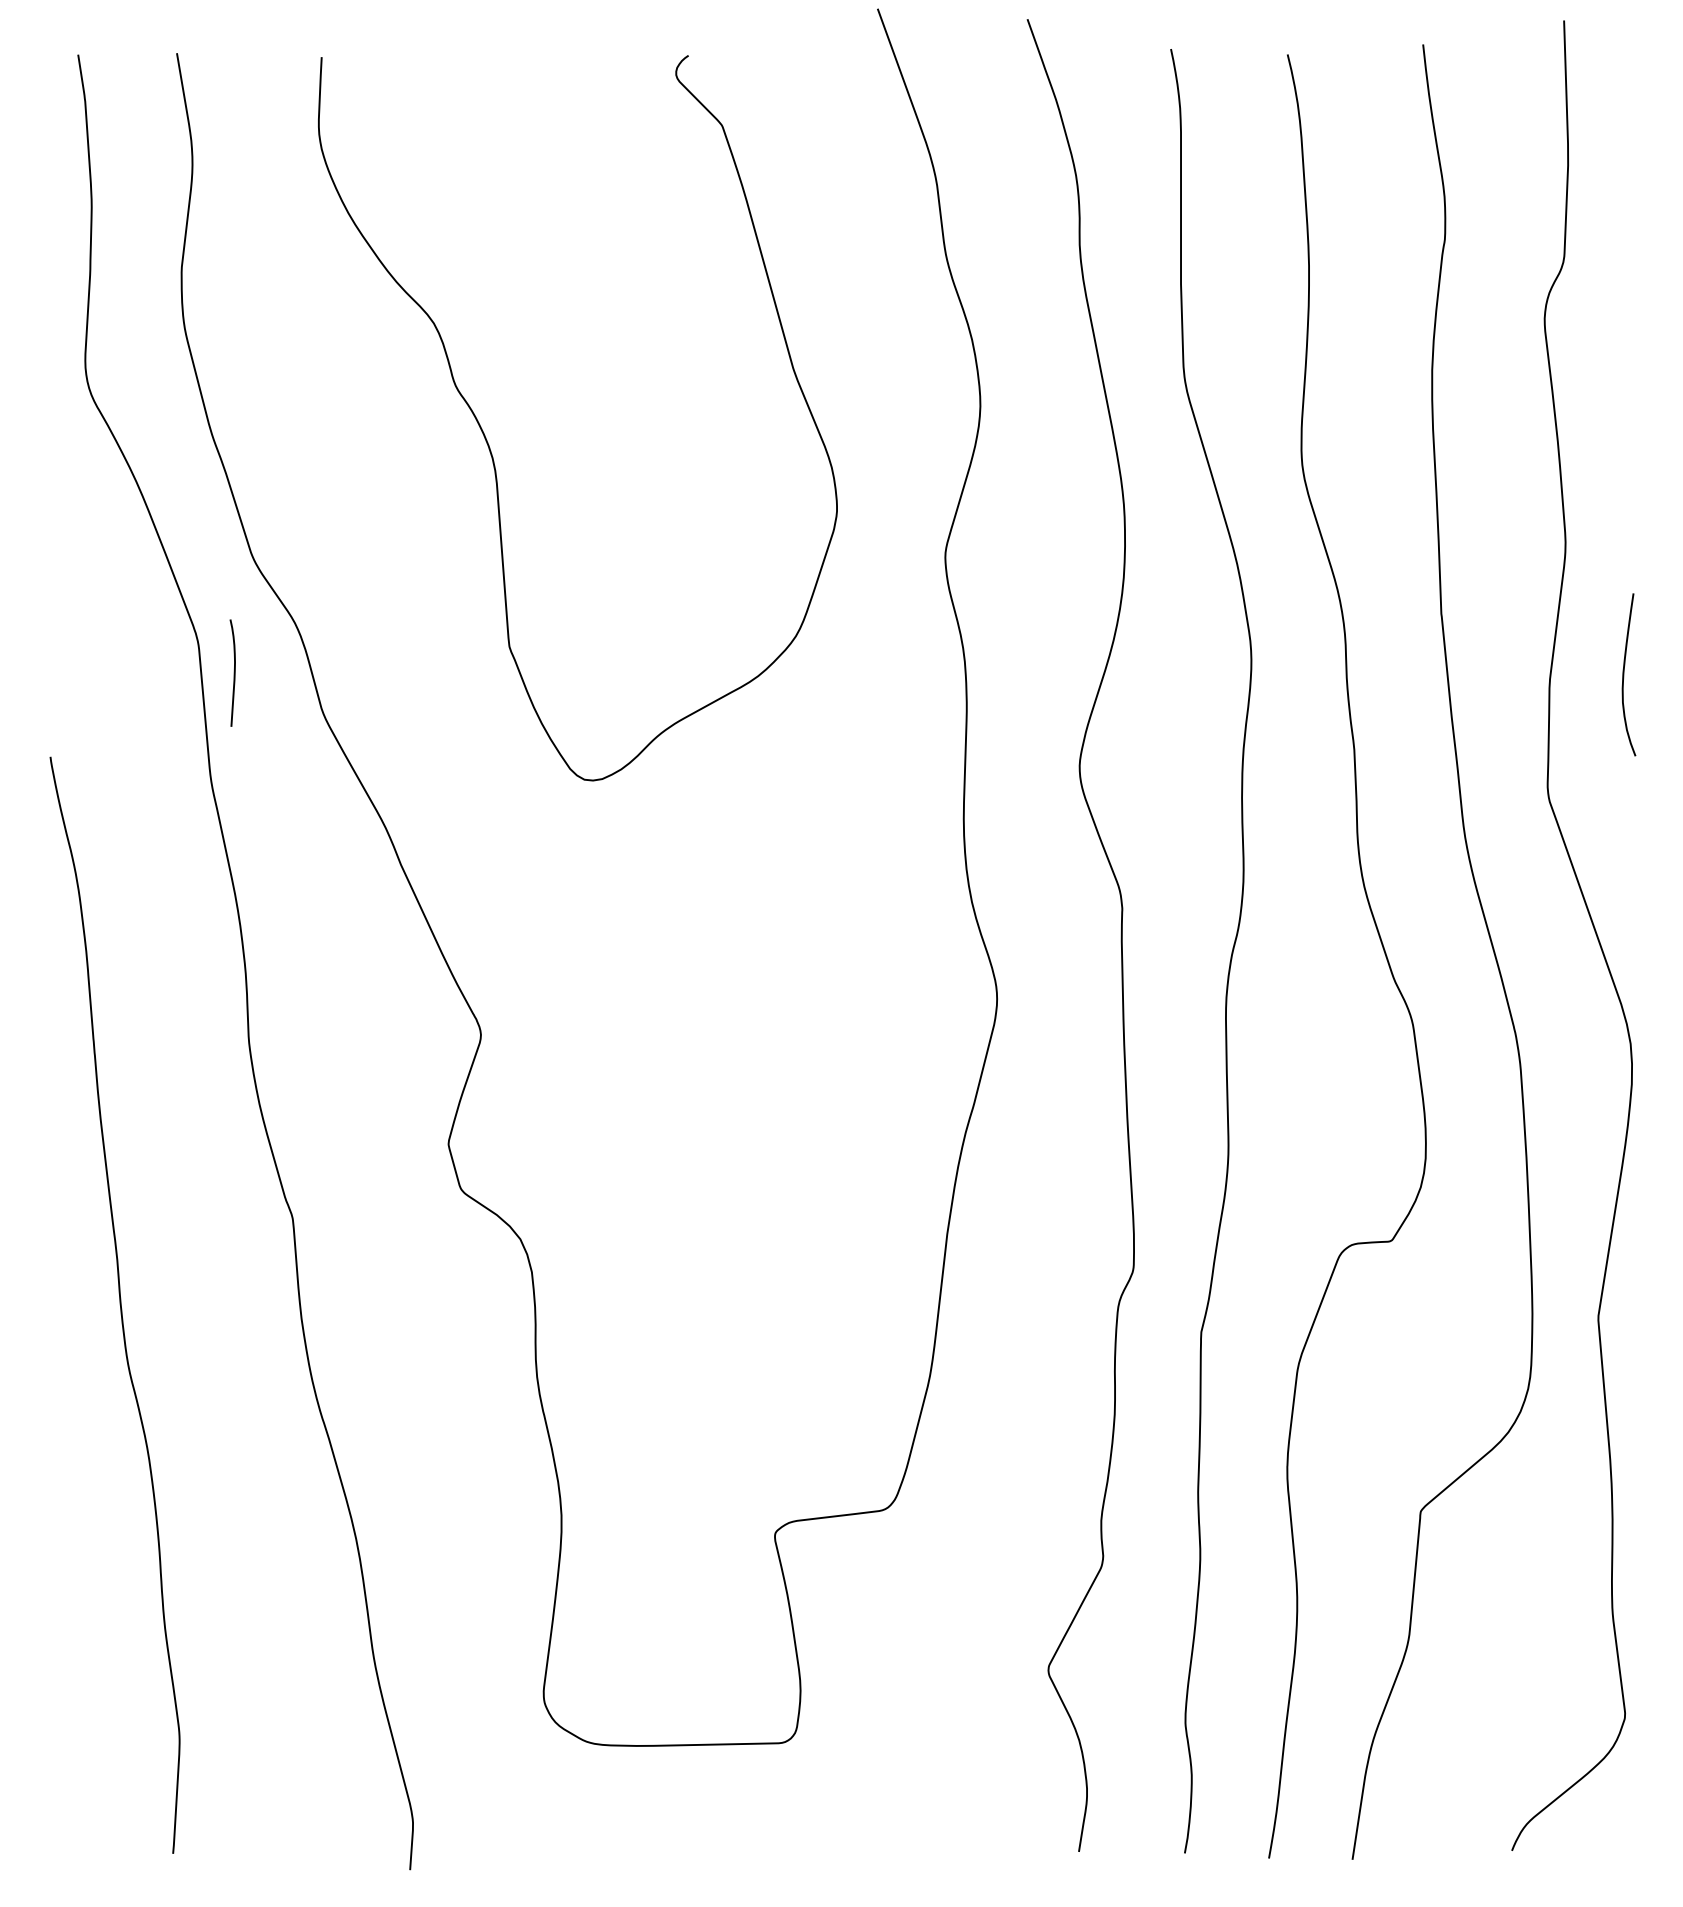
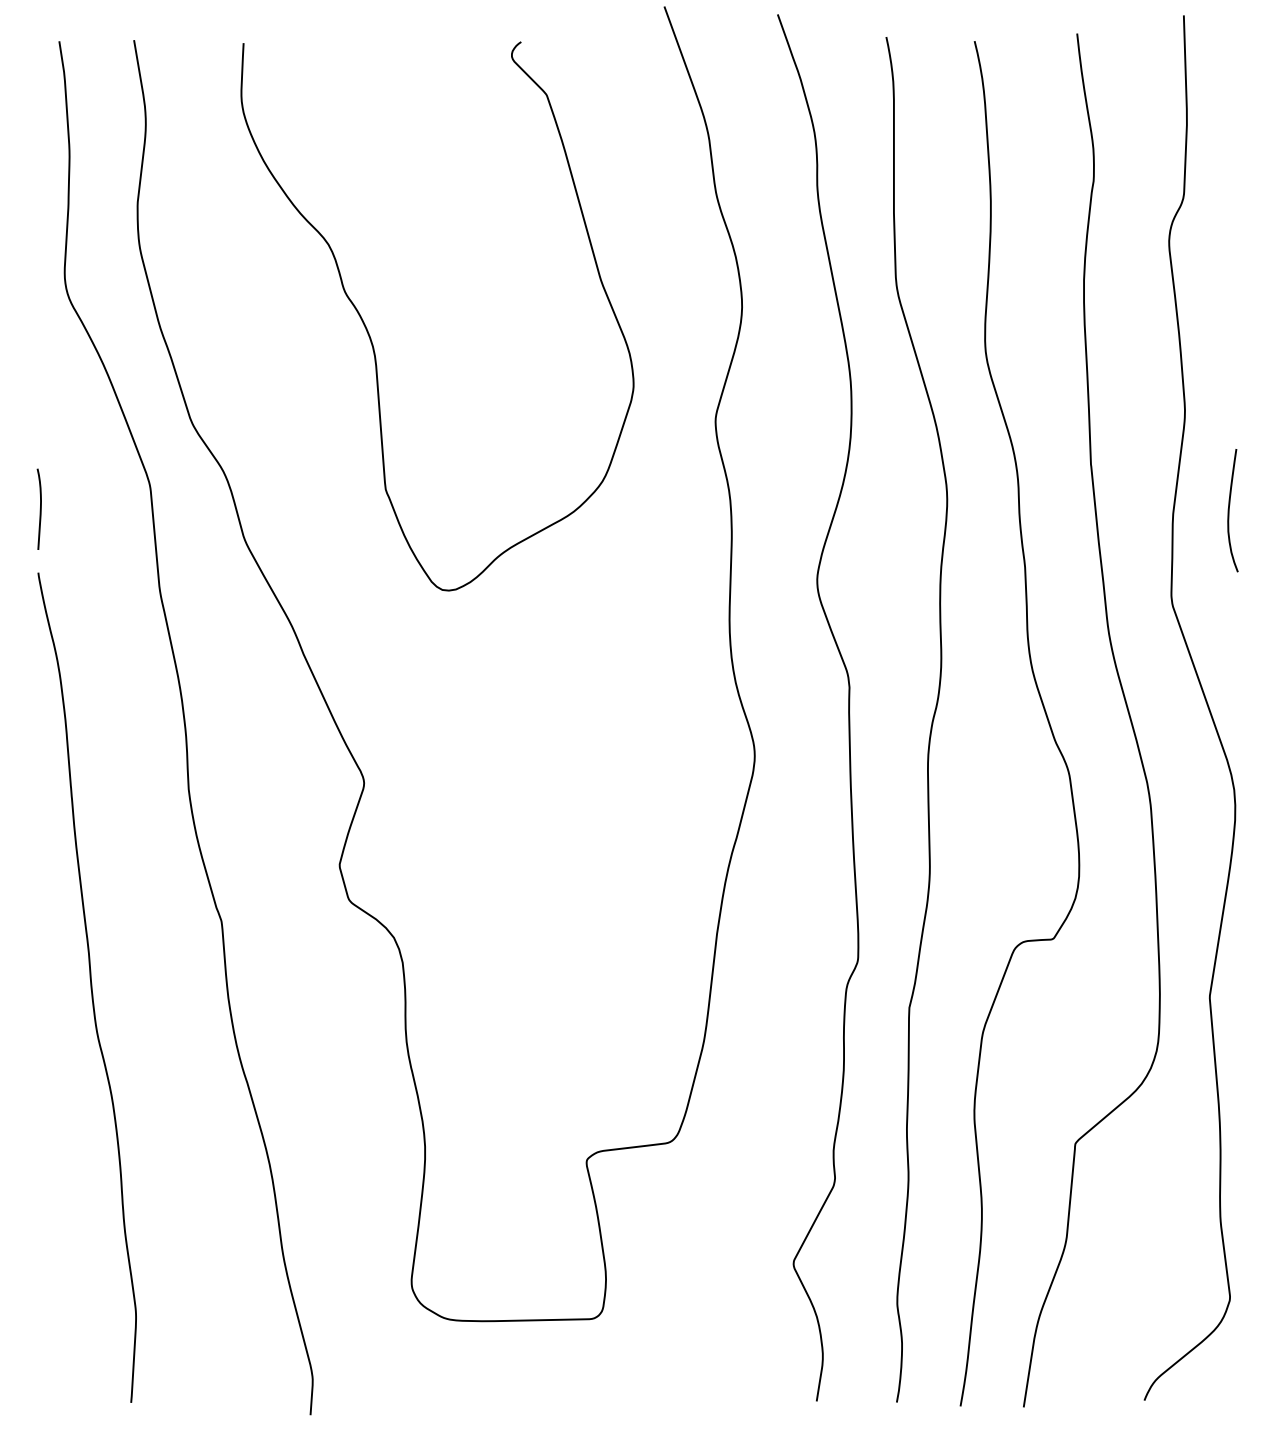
curve: (233, 672) -> (39, 508), moved

